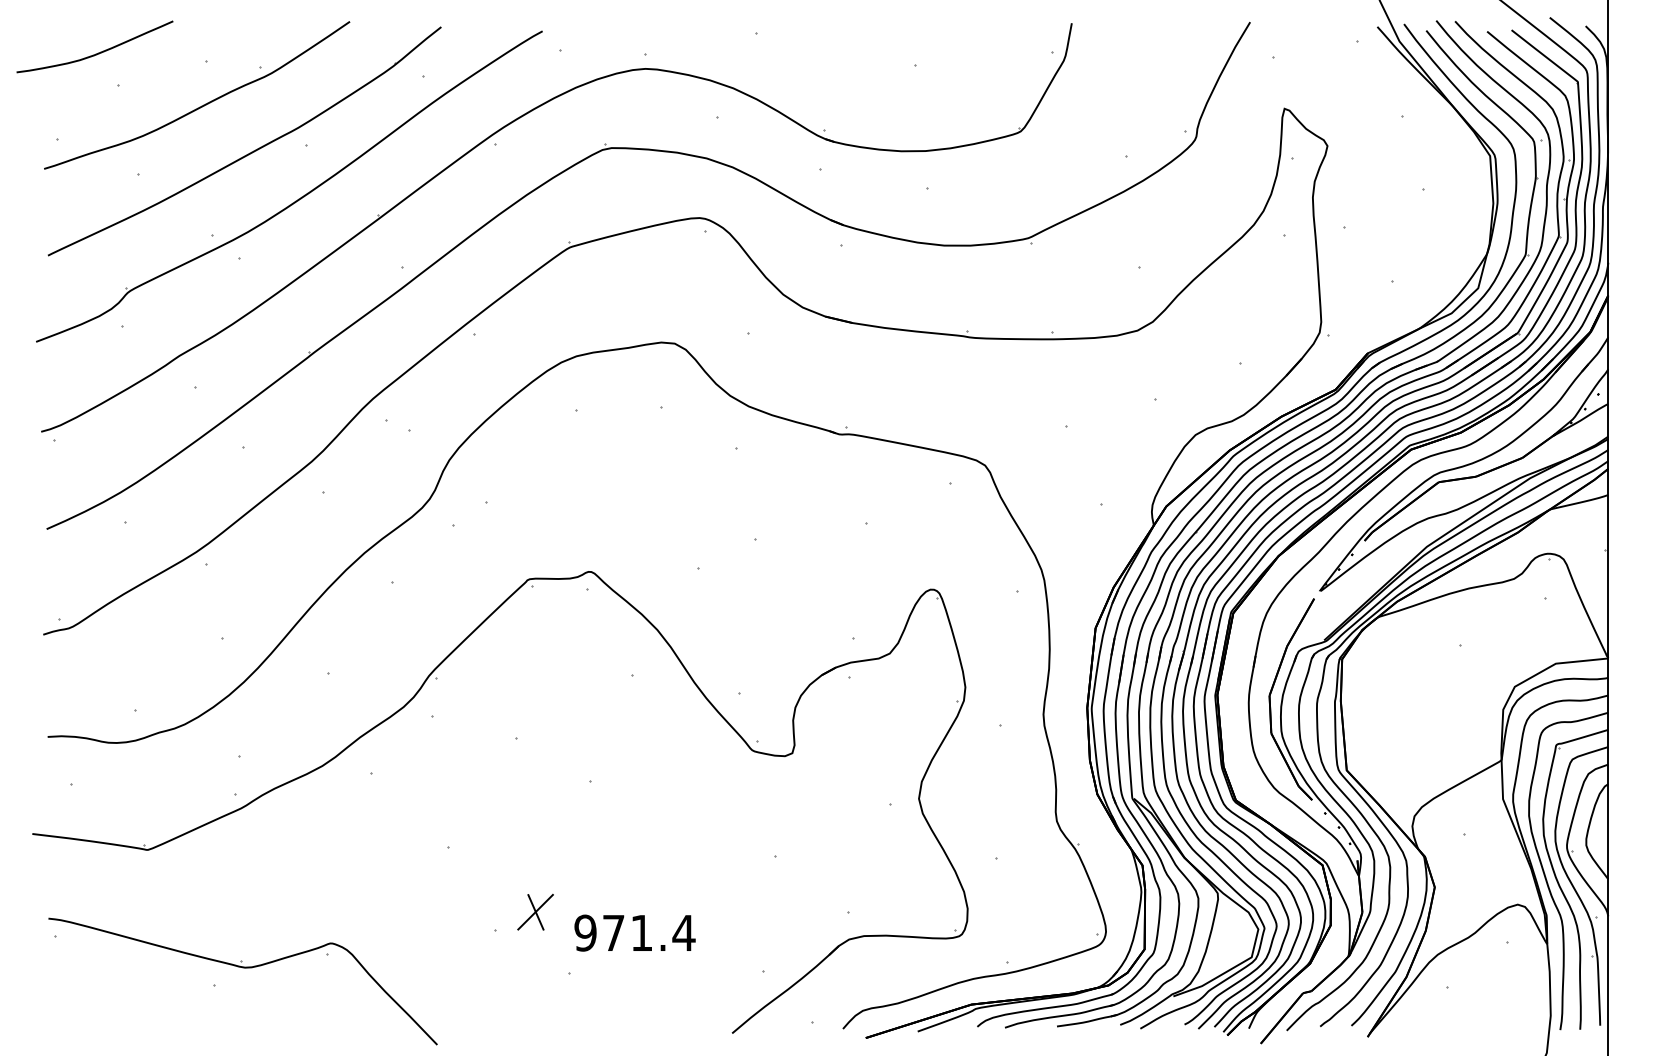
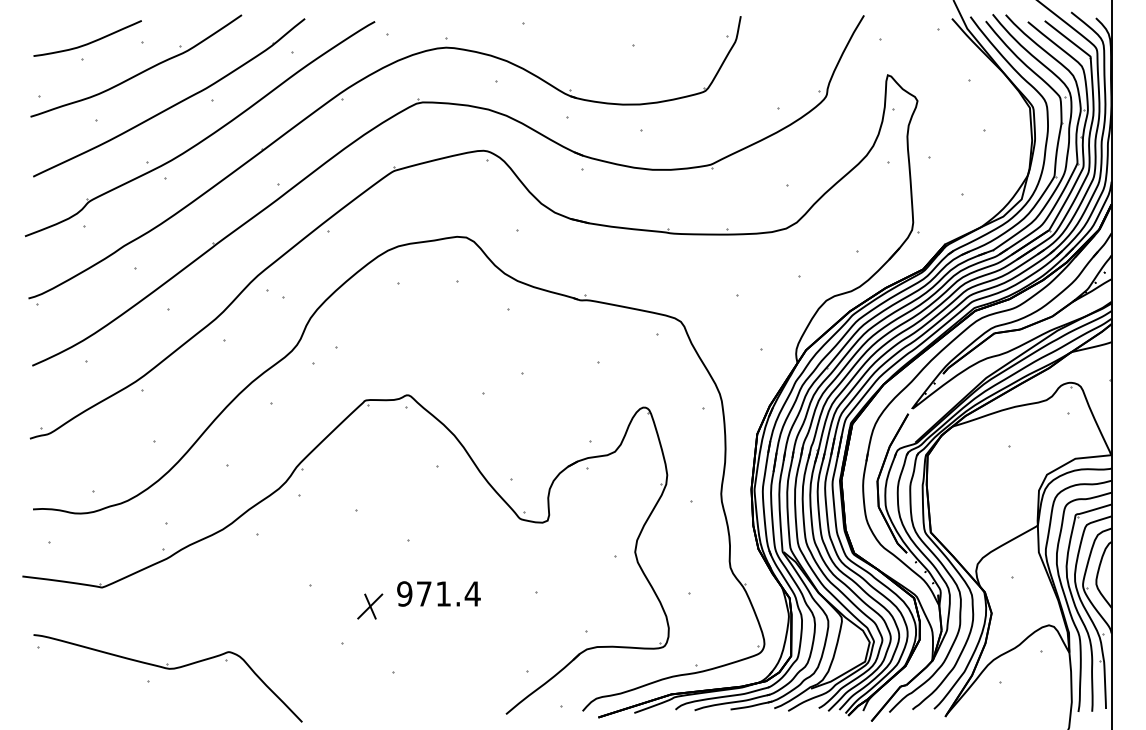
curve: (96, 52) -> (88, 42), moved
part: (536, 912) -> (370, 606), moved
part: (634, 932) -> (438, 593), moved

